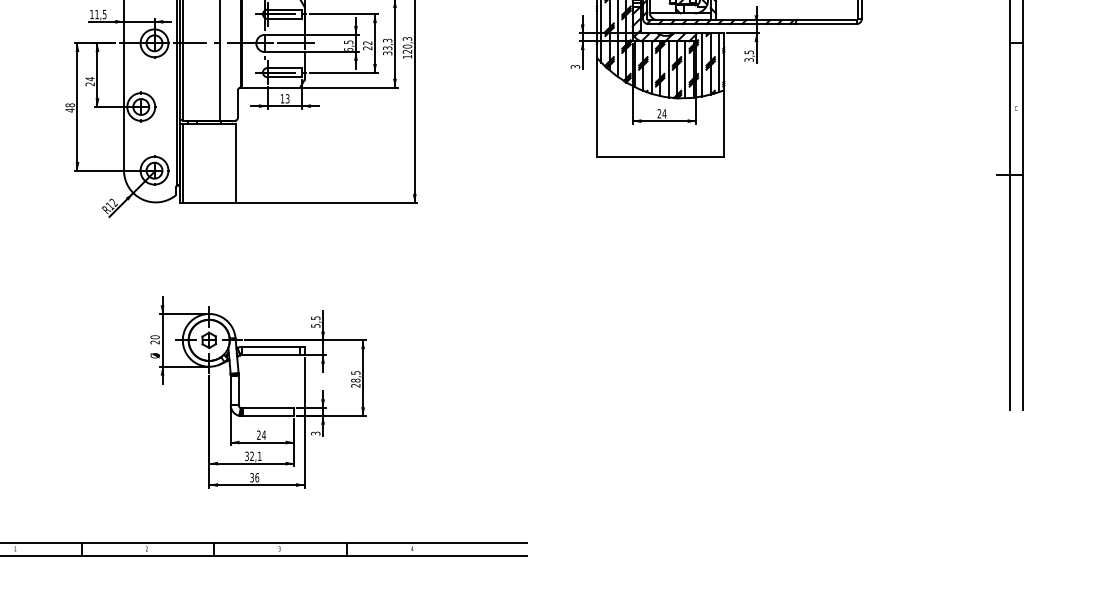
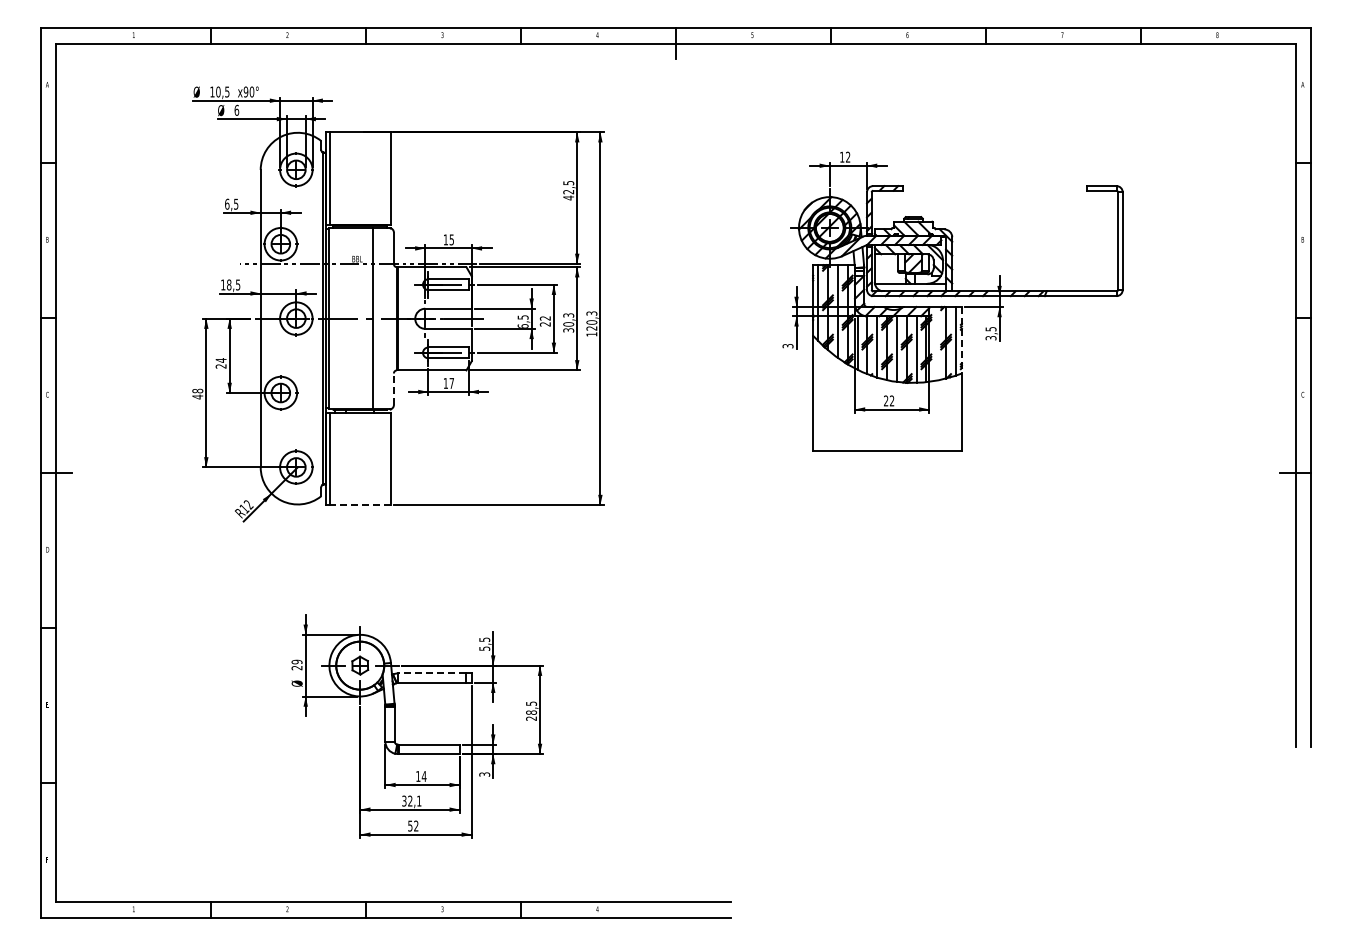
text: (97, 14) -> (229, 284), 11,5 -> 18,5
text: (387, 48) -> (568, 324), 33,3 -> 30,3
line: (723, 62) -> (961, 340), solid -> dashed
line: (702, 64) -> (936, 343), removed
text: (287, 98) -> (451, 382), 13 -> 17
line: (237, 103) -> (393, 389), solid -> dashed
text: (663, 113) -> (891, 400), 24 -> 22
line: (209, 203) -> (360, 505), solid -> dashed
text: (155, 337) -> (297, 662), 20 -> 29
line: (270, 347) -> (431, 673), solid -> dashed
text: (259, 435) -> (418, 776), 24 -> 14
text: (254, 477) -> (413, 825), 36 -> 52

